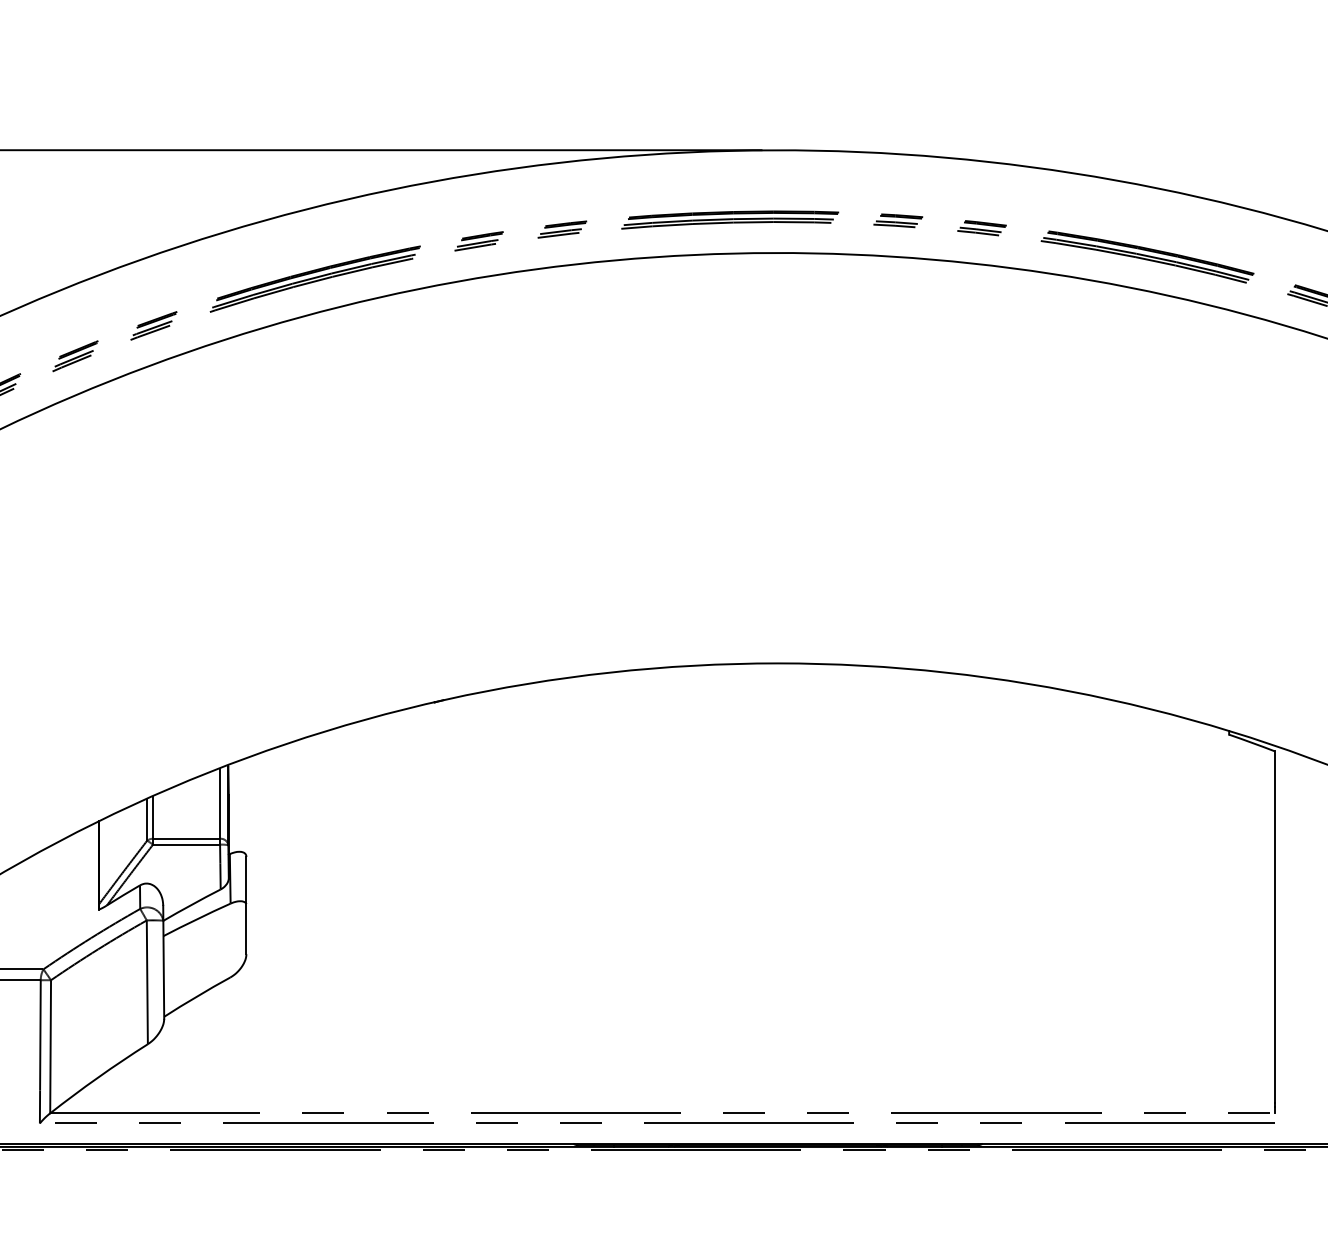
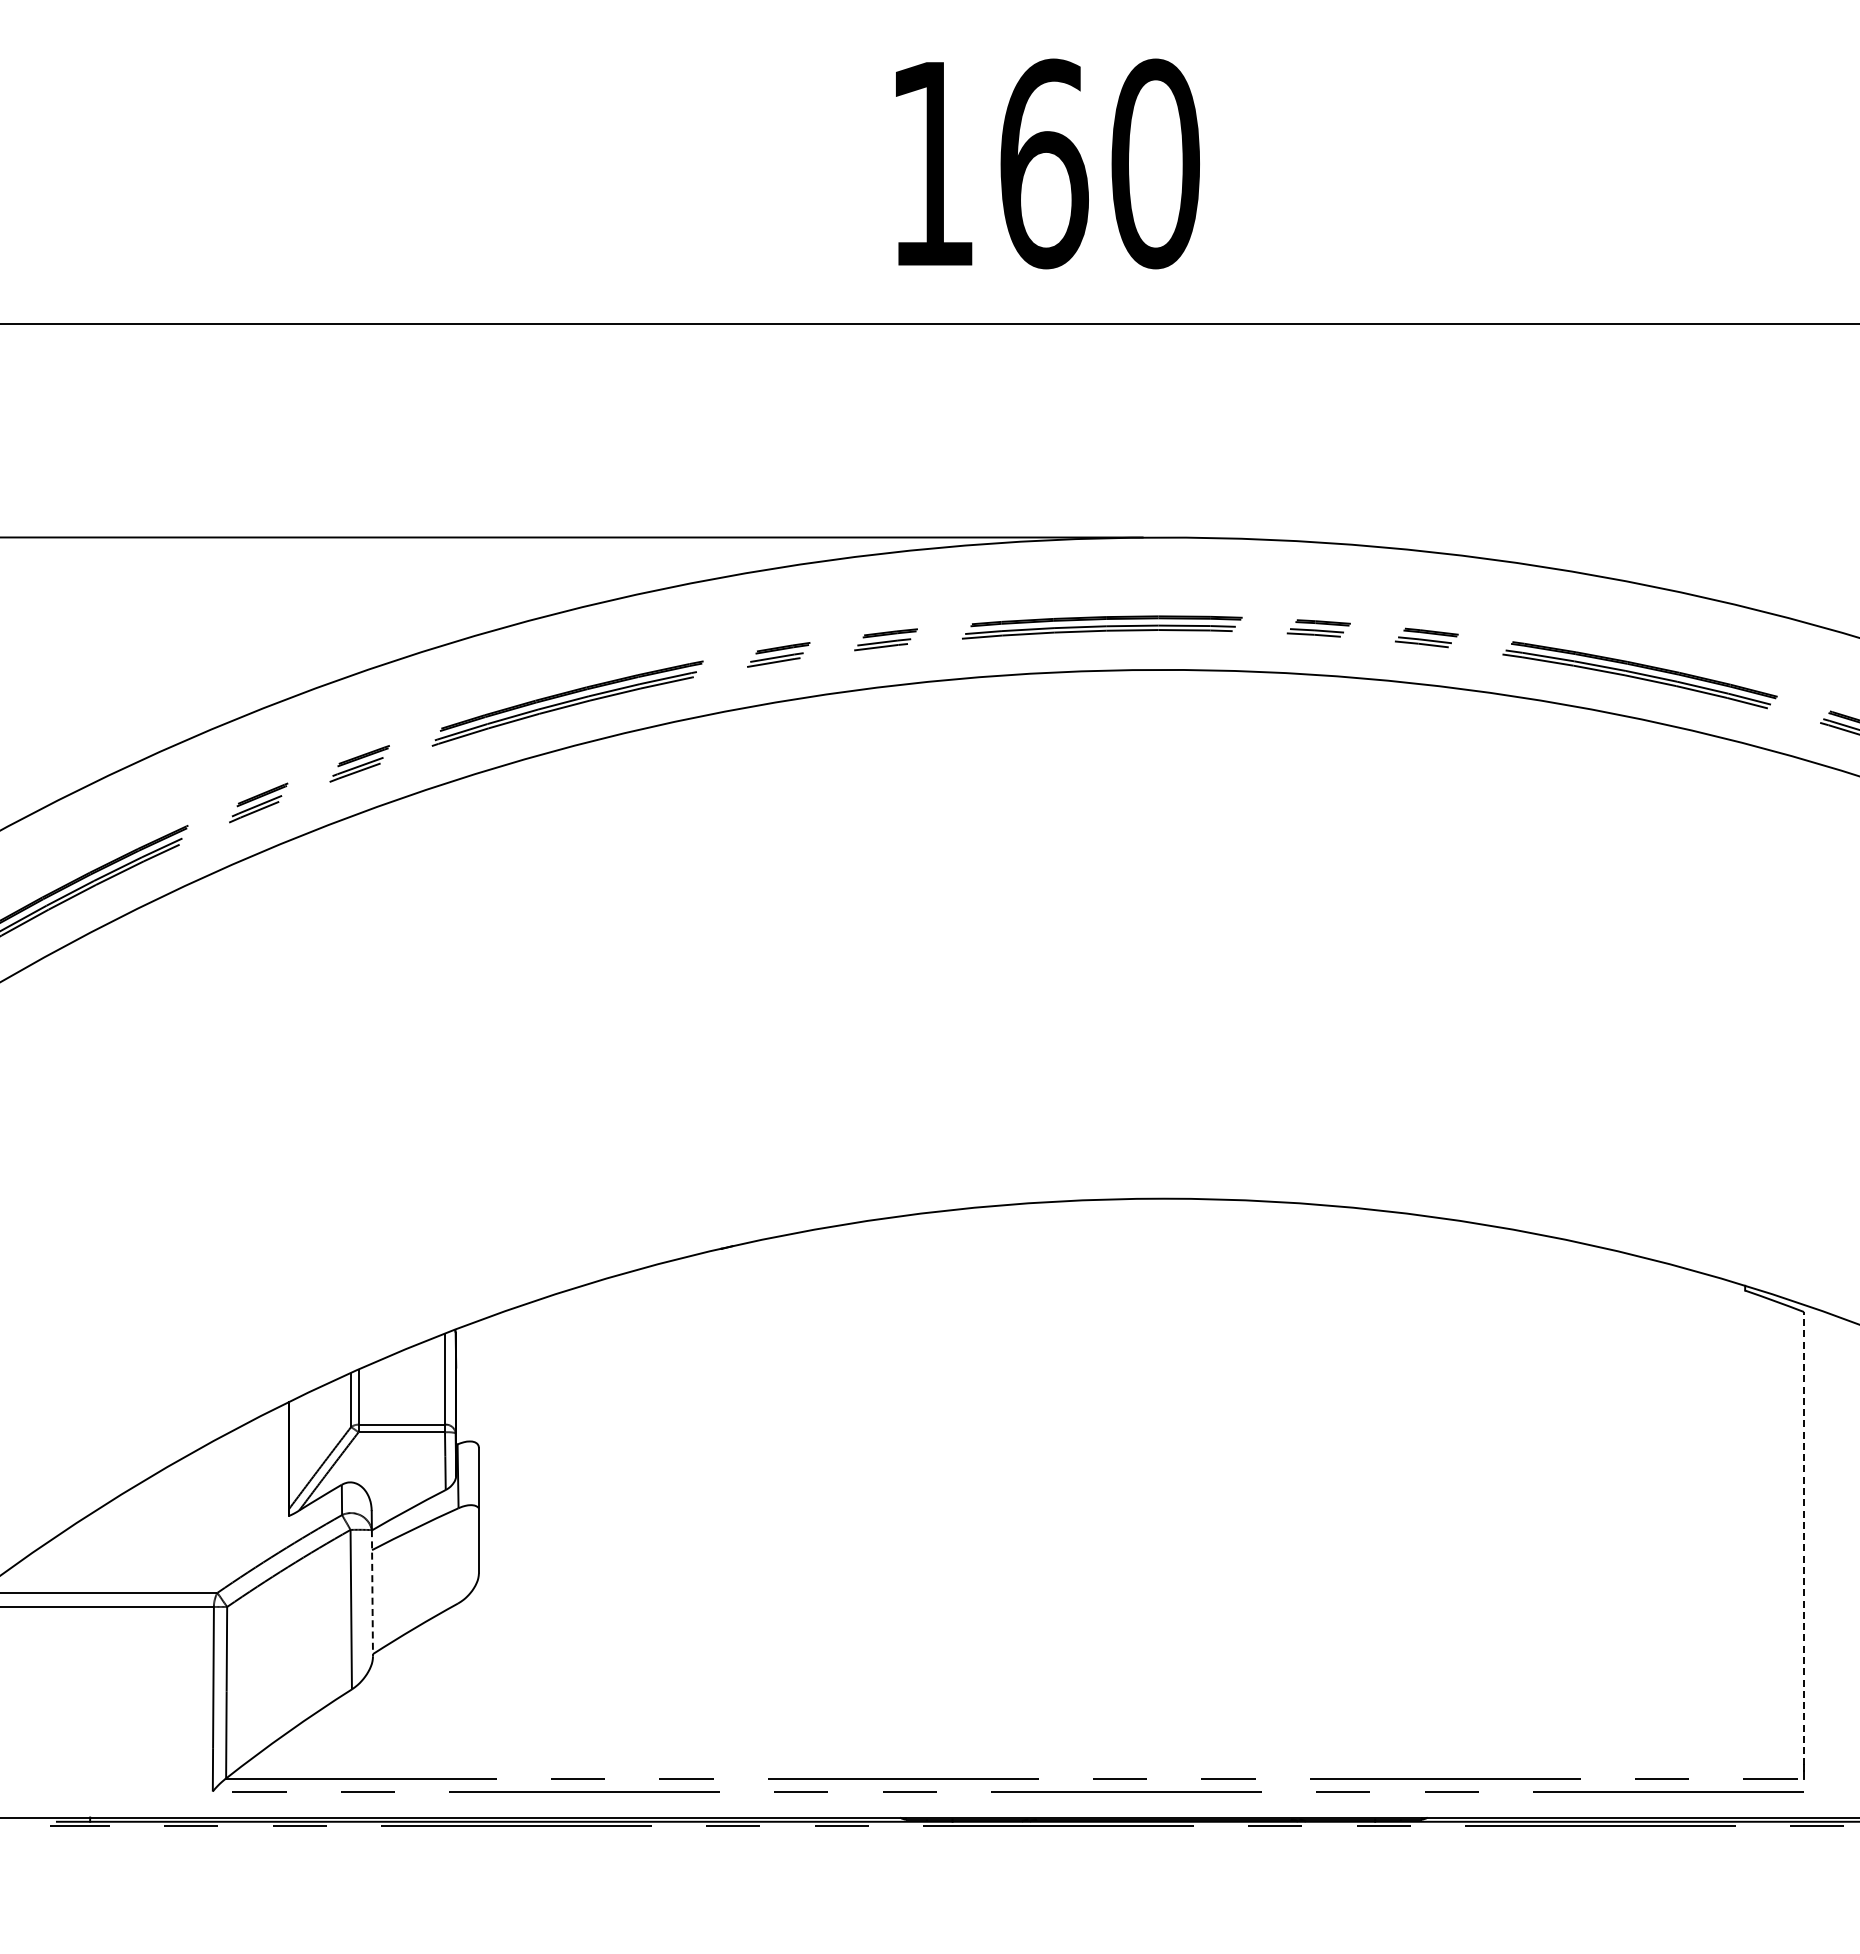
line: (1275, 927) -> (1804, 1538), solid -> dashed
line: (163, 969) -> (372, 1593), solid -> dashed

